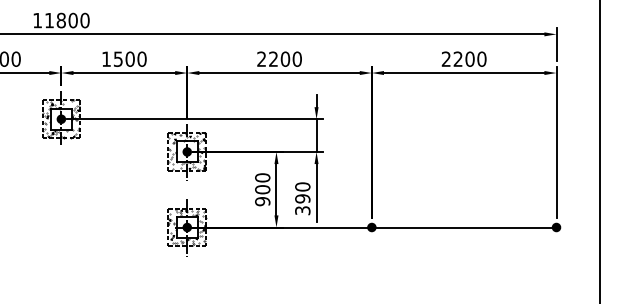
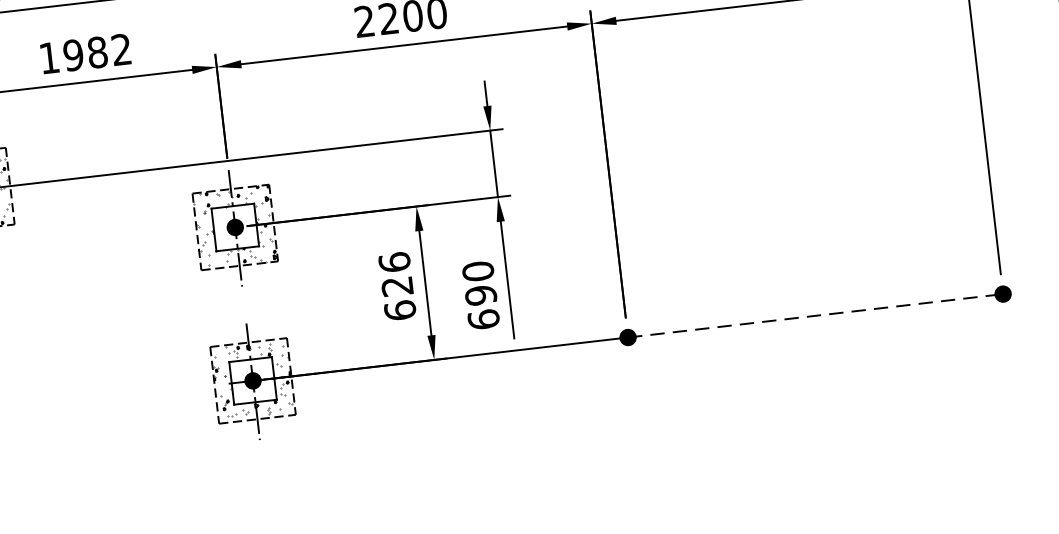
text: (129, 58) -> (95, 51), 1500 -> 1982
text: (262, 189) -> (396, 286), 900 -> 626
text: (302, 210) -> (483, 319), 390 -> 690
line: (464, 227) -> (816, 315), solid -> dashed

